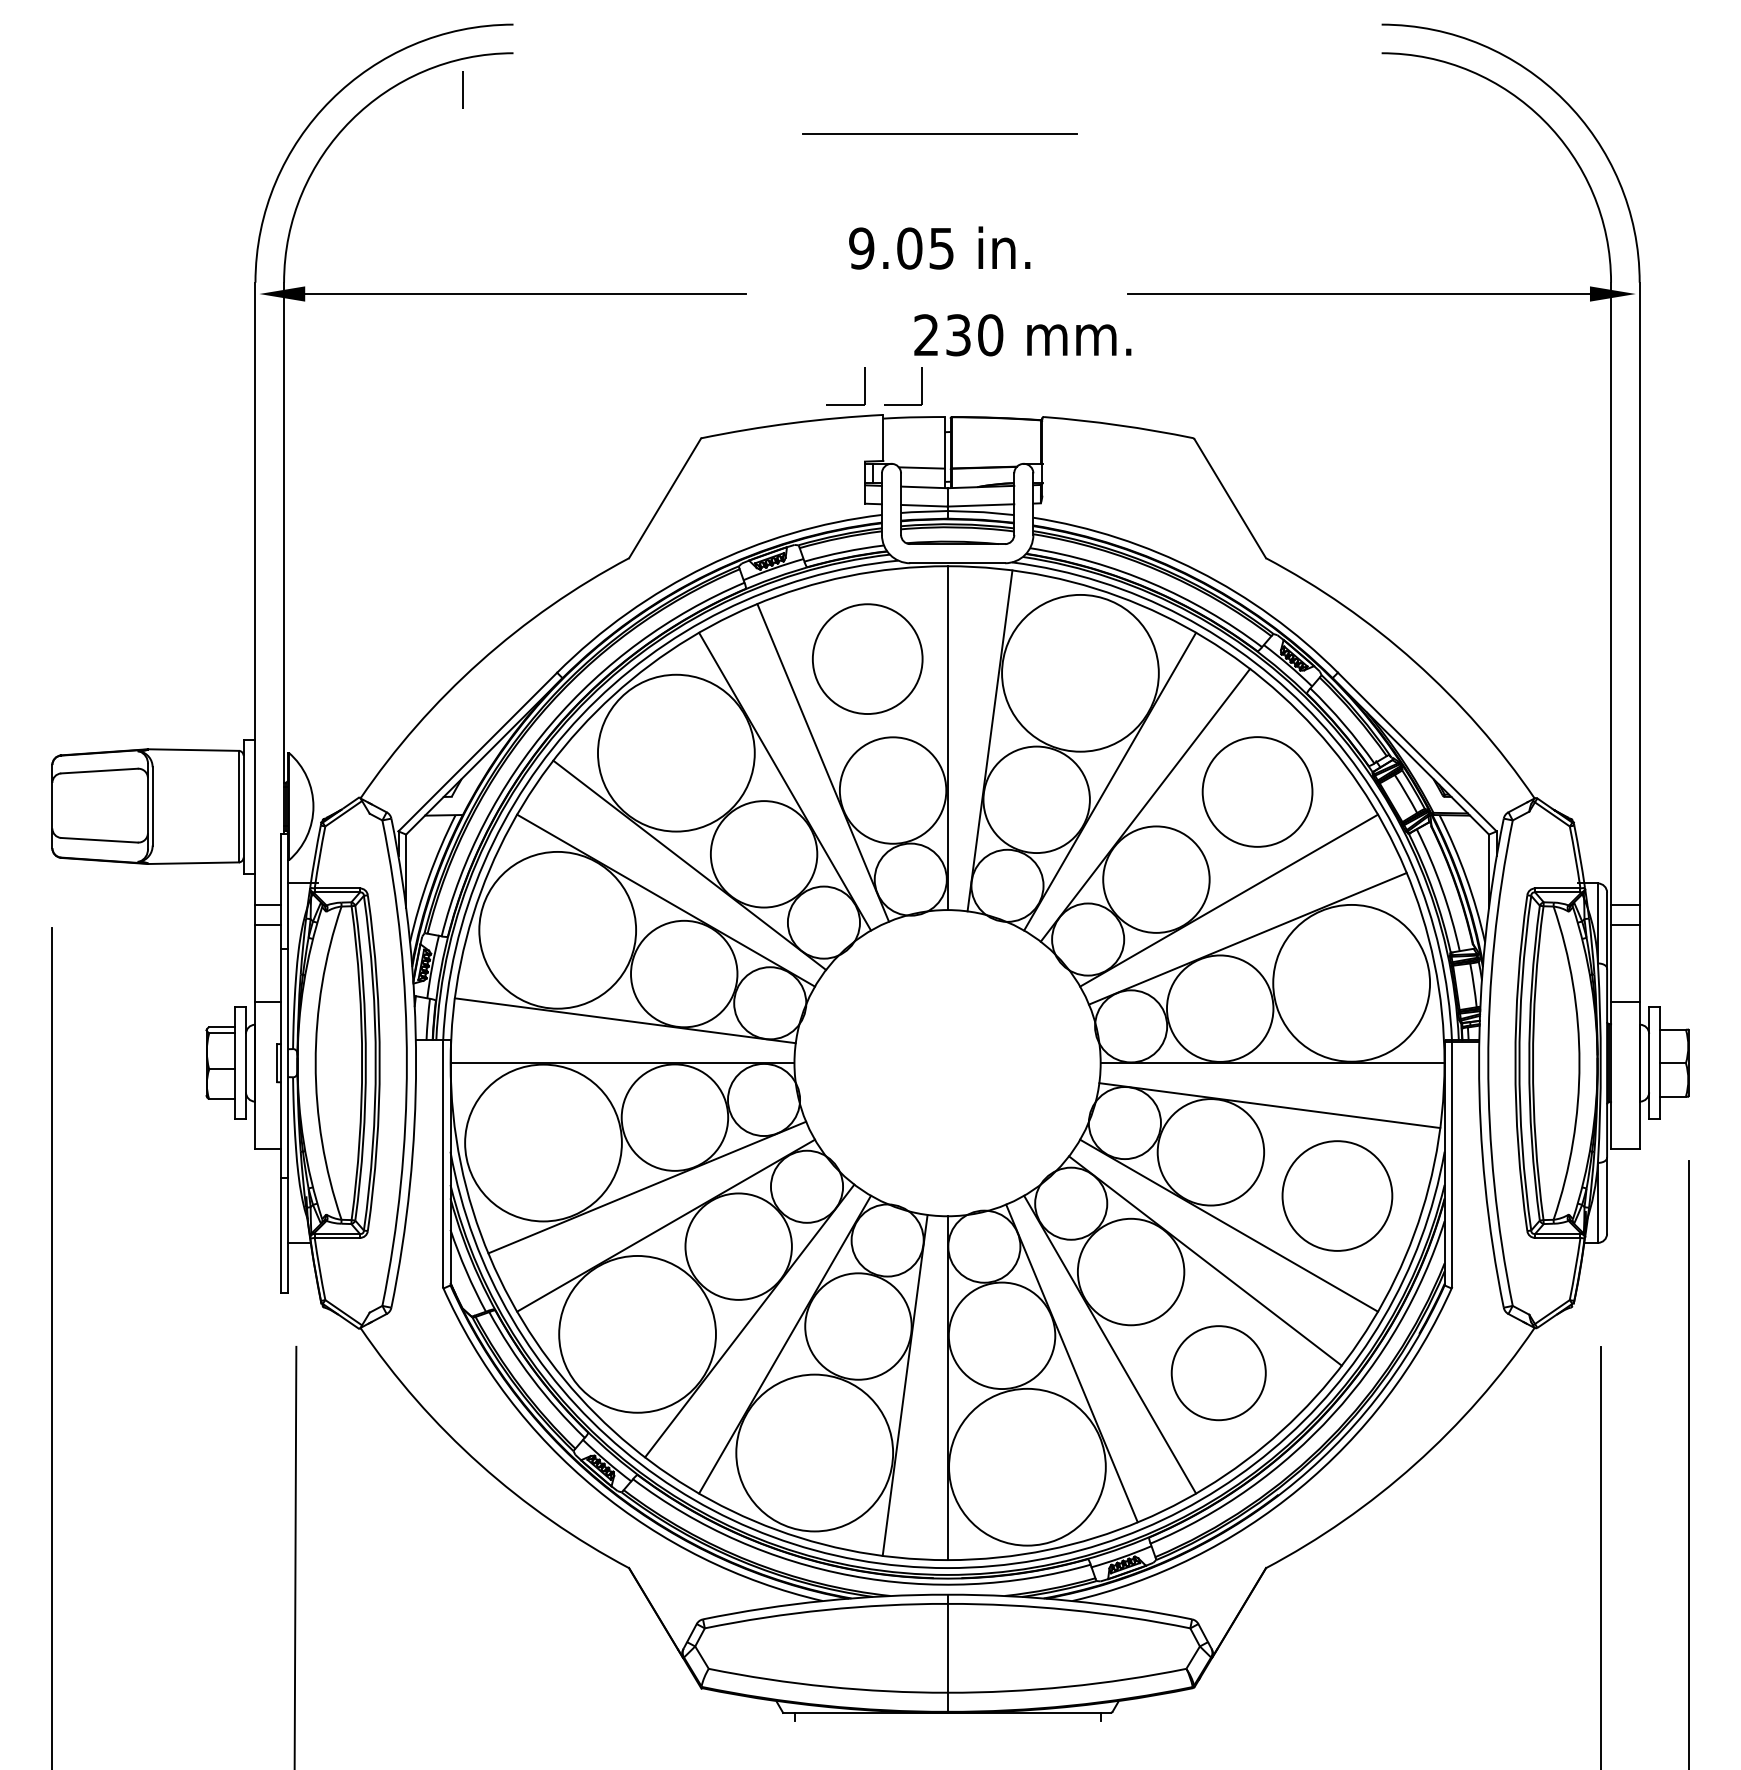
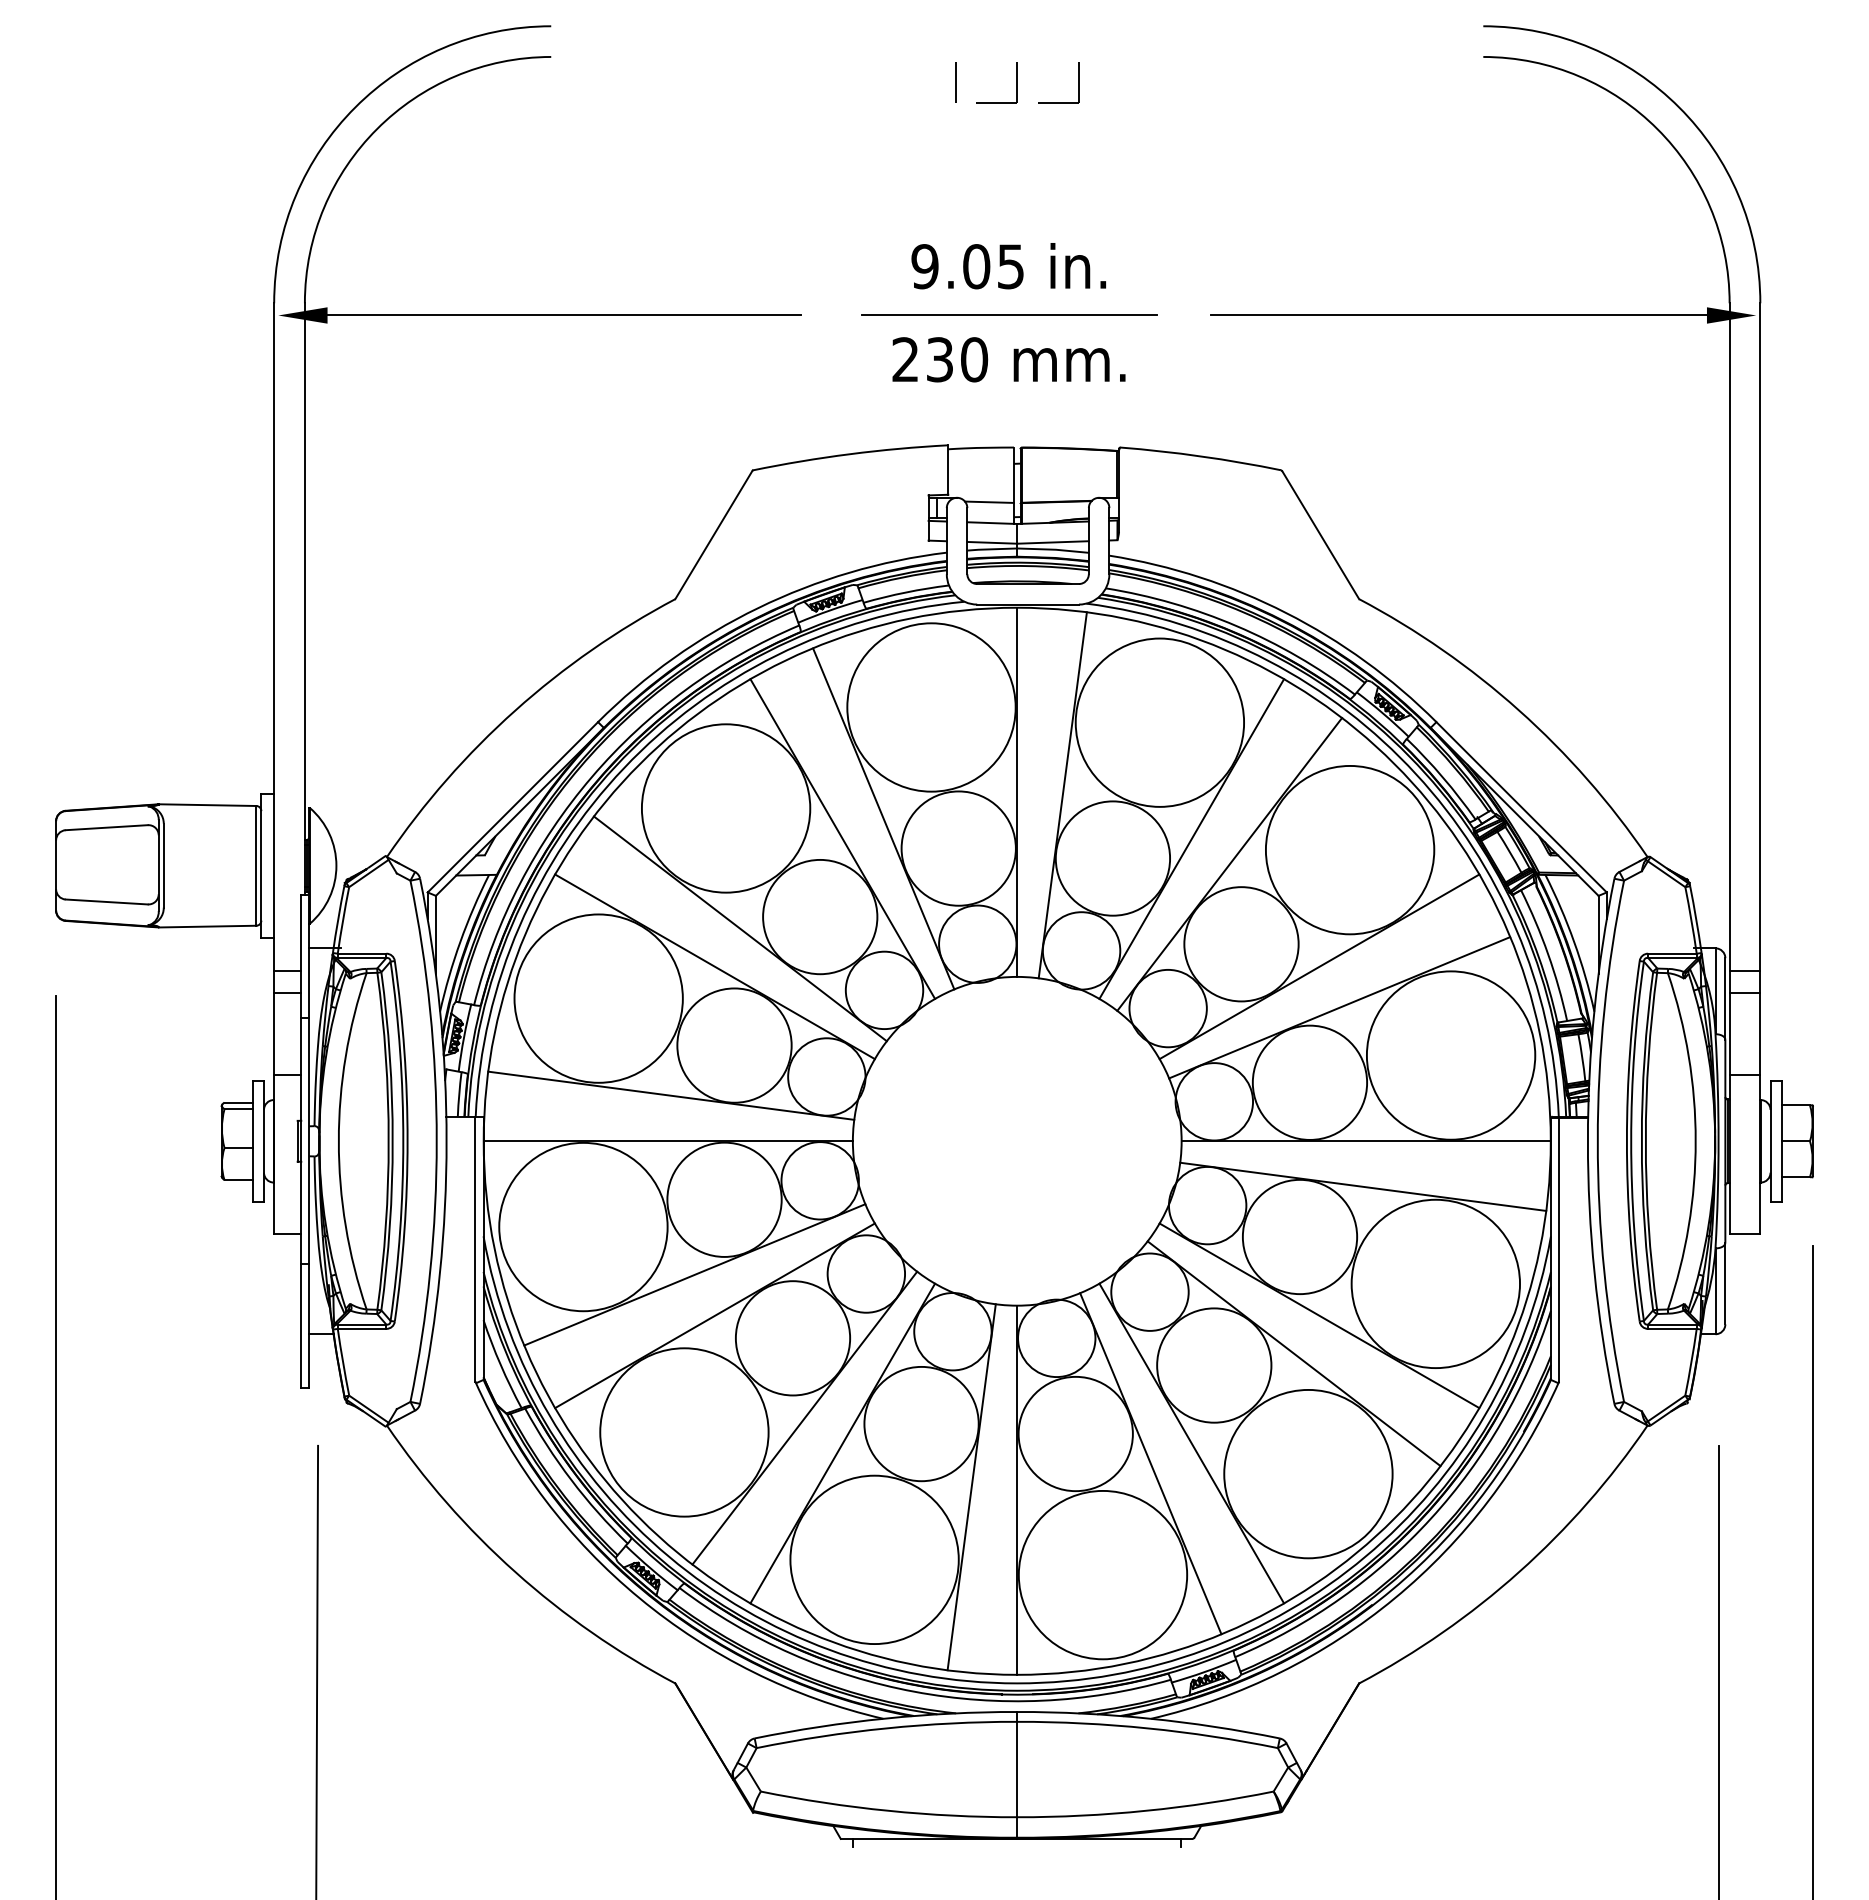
line: (462, 90) -> (955, 82), moved
line: (940, 132) -> (1009, 314), moved
text: (1022, 335) -> (1008, 359), moved
part: (864, 386) -> (1017, 82), moved
circle: (867, 659) -> (931, 707), size x1.43
circle: (1257, 791) -> (1349, 849), size x1.43
circle: (1337, 1195) -> (1435, 1283), size x1.43
circle: (1218, 1372) -> (1308, 1473), size x1.67

